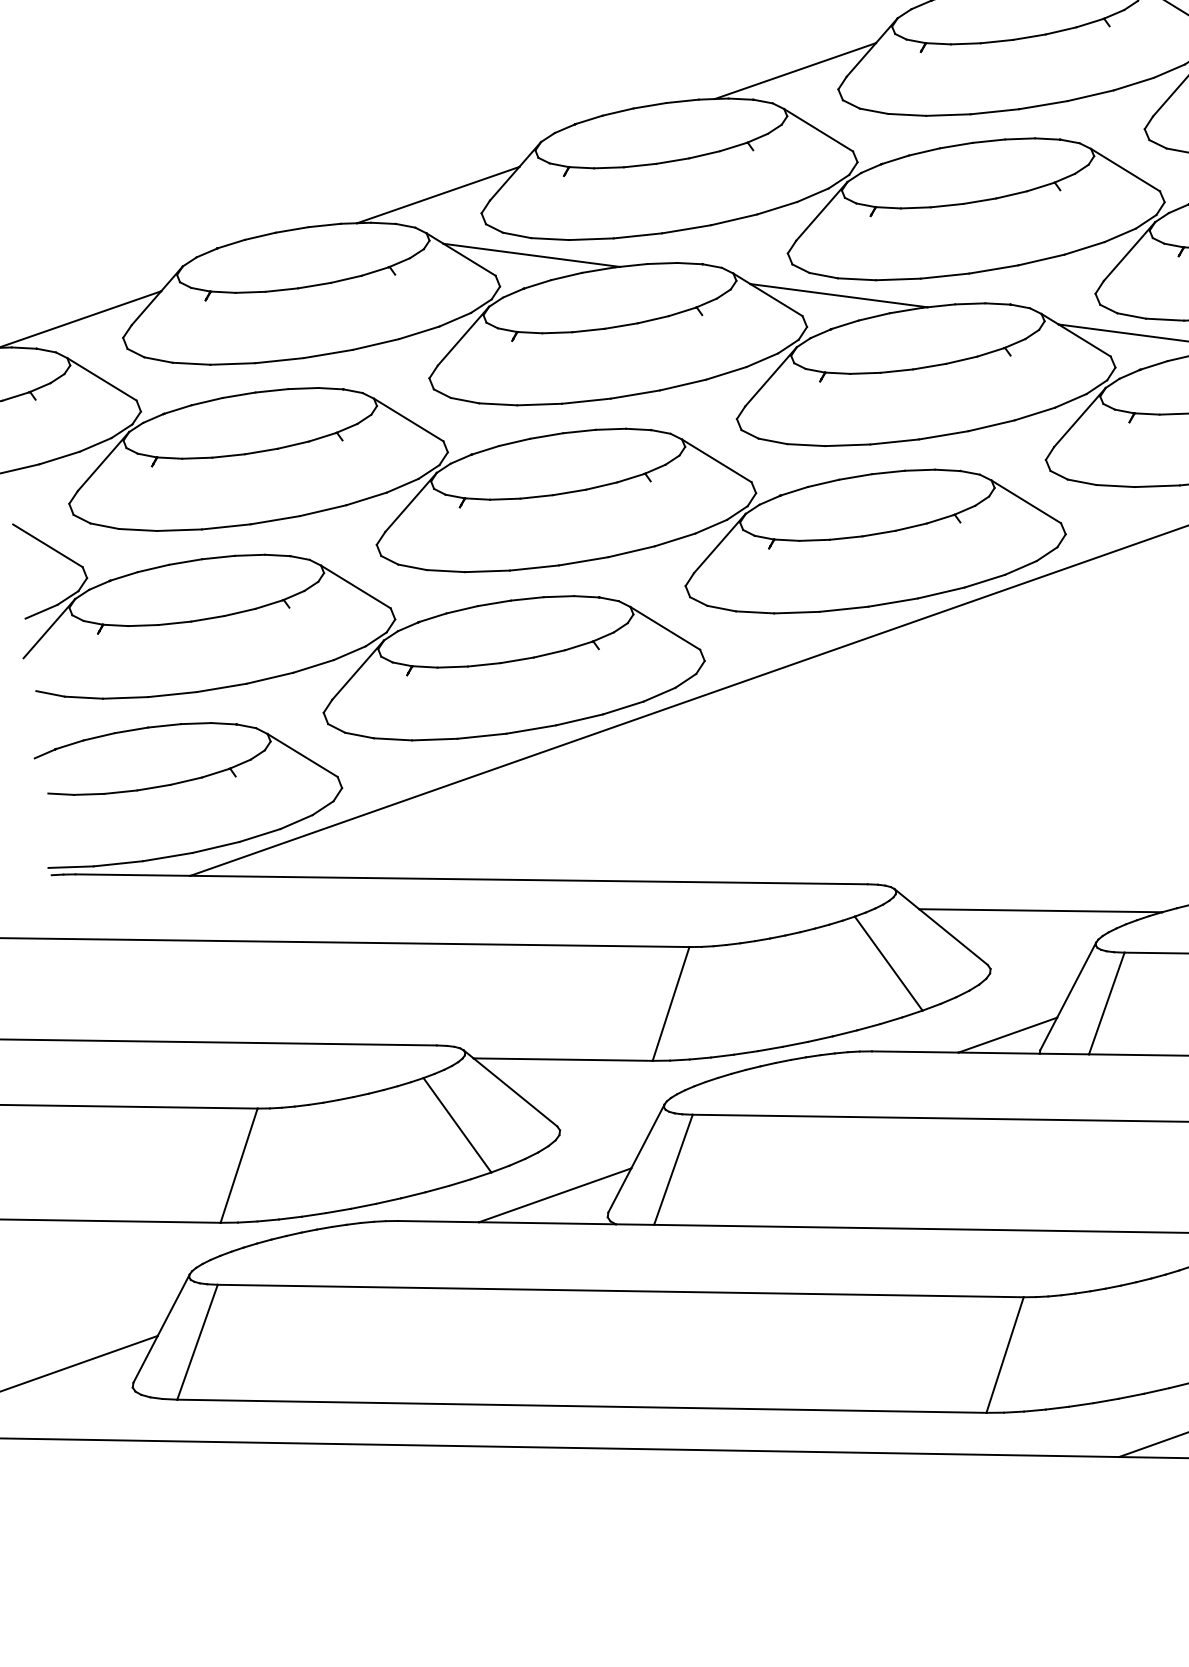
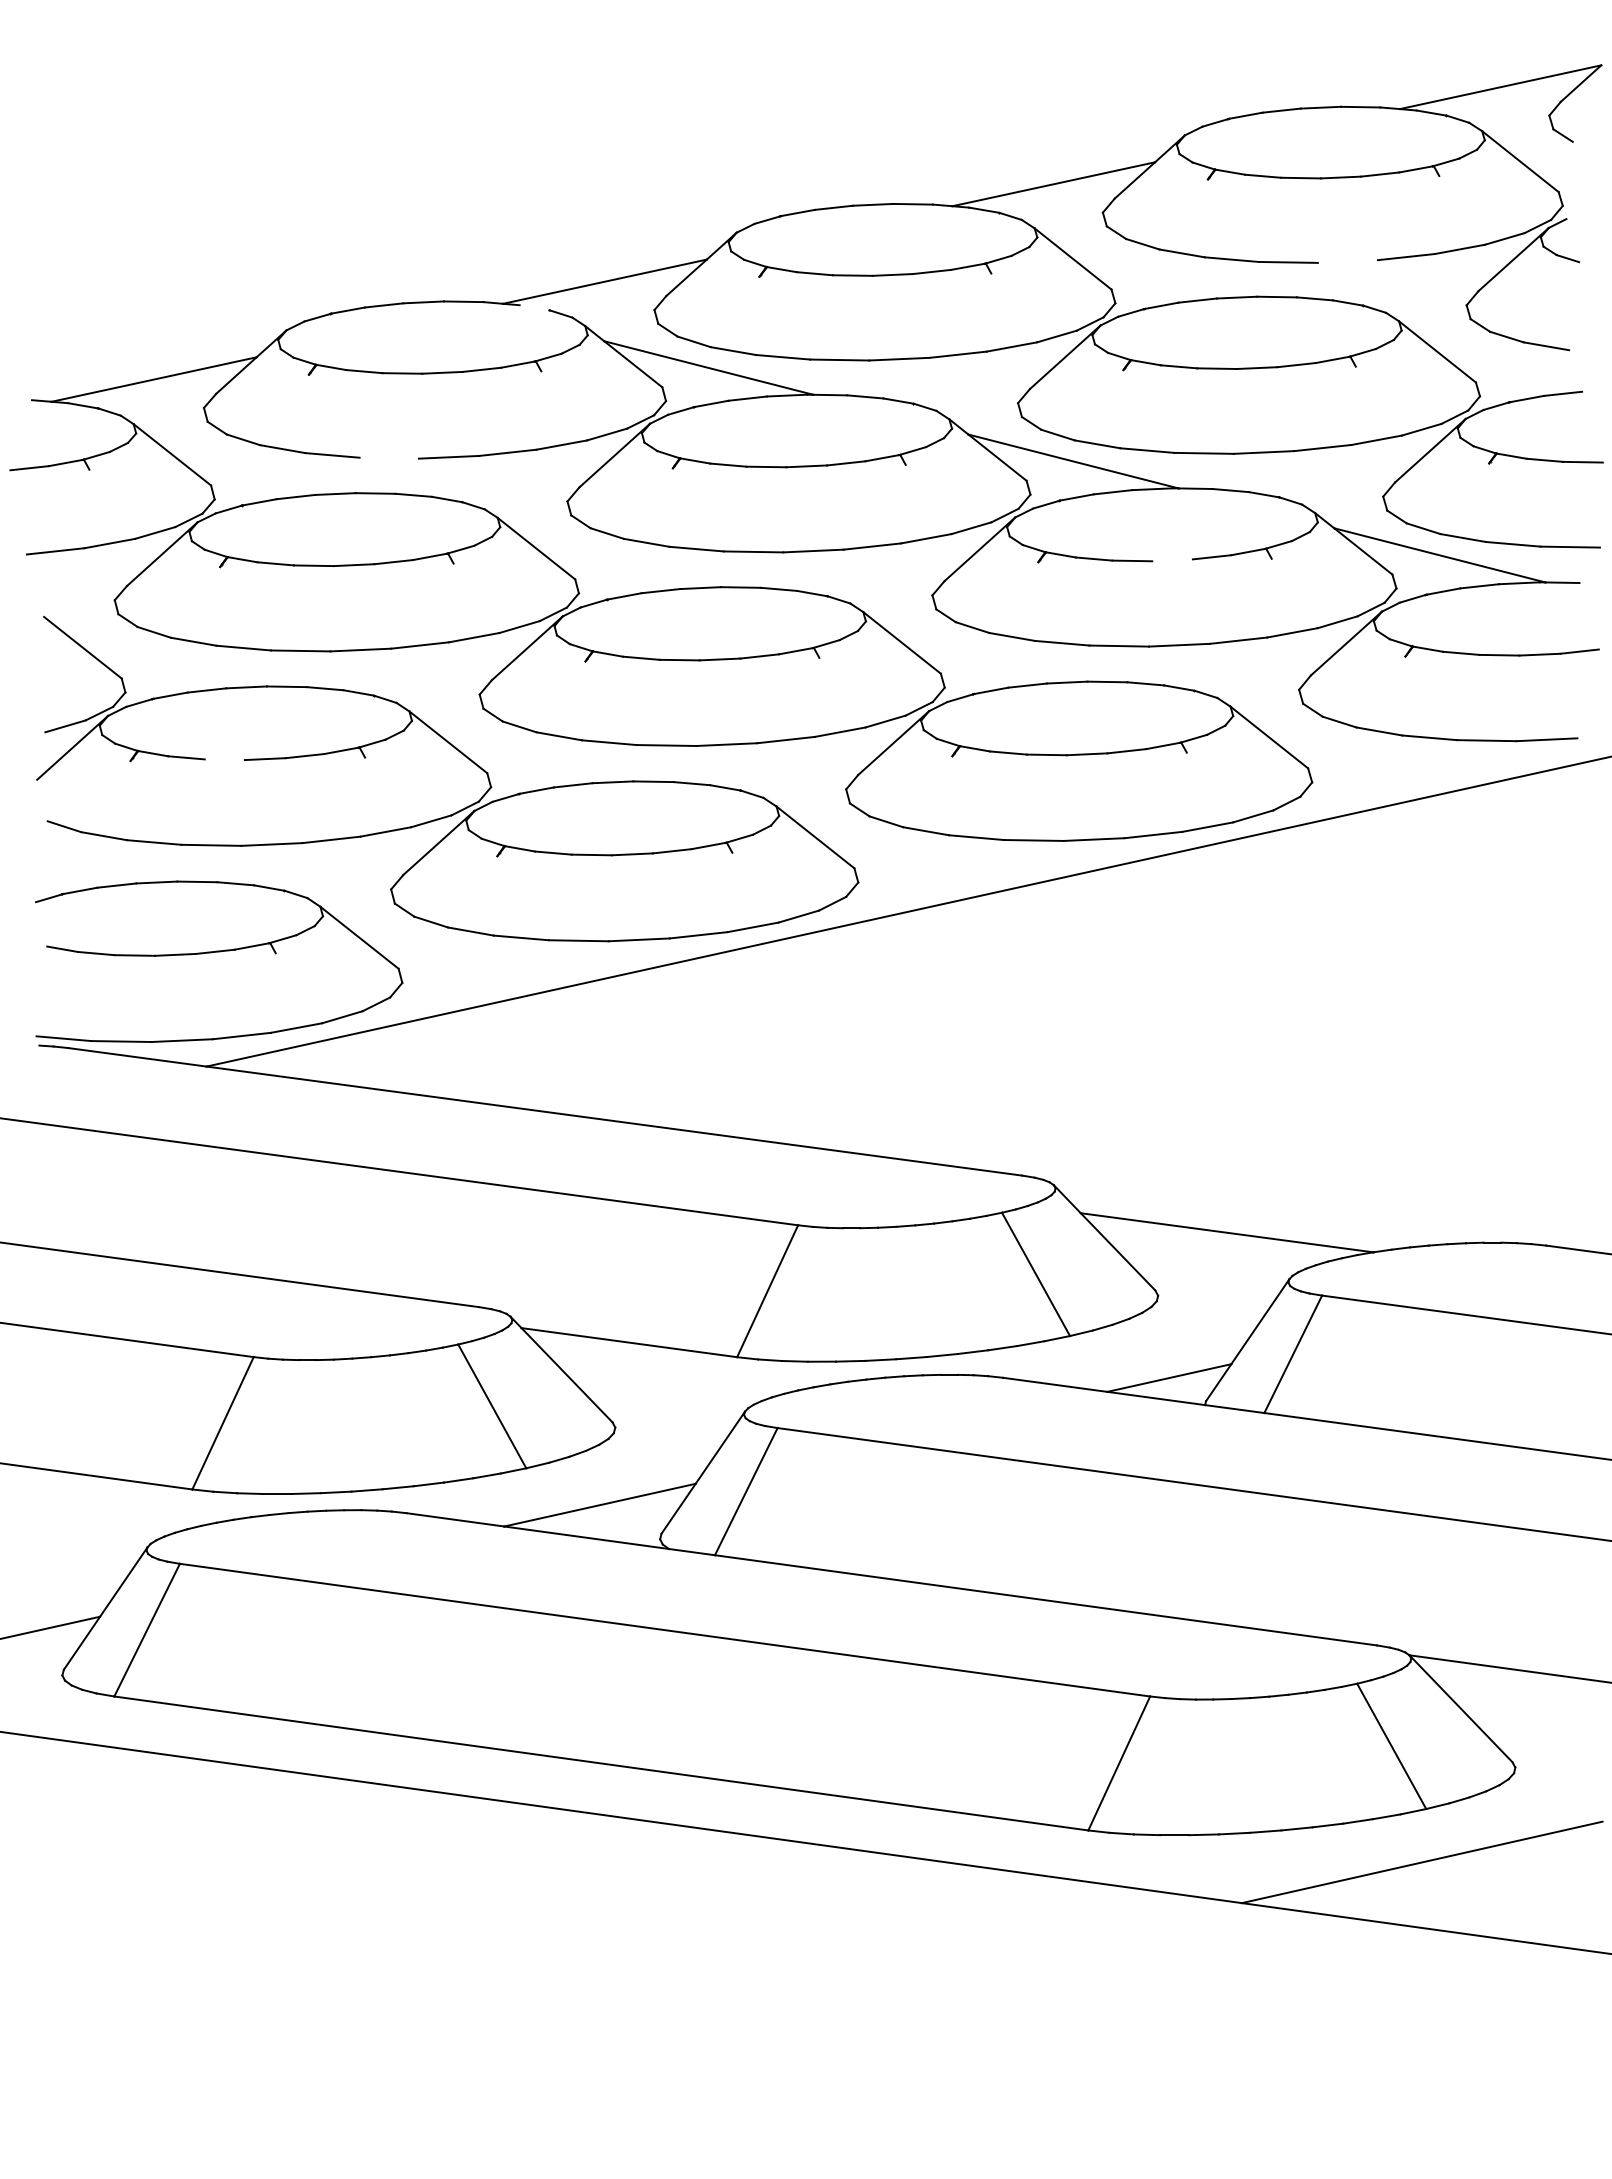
line: (1043, 105) -> (1347, 261), removed
line: (383, 223) -> (534, 307), removed
line: (278, 360) -> (388, 457), removed
line: (929, 366) -> (1172, 560), removed
line: (174, 623) -> (224, 759), removed

